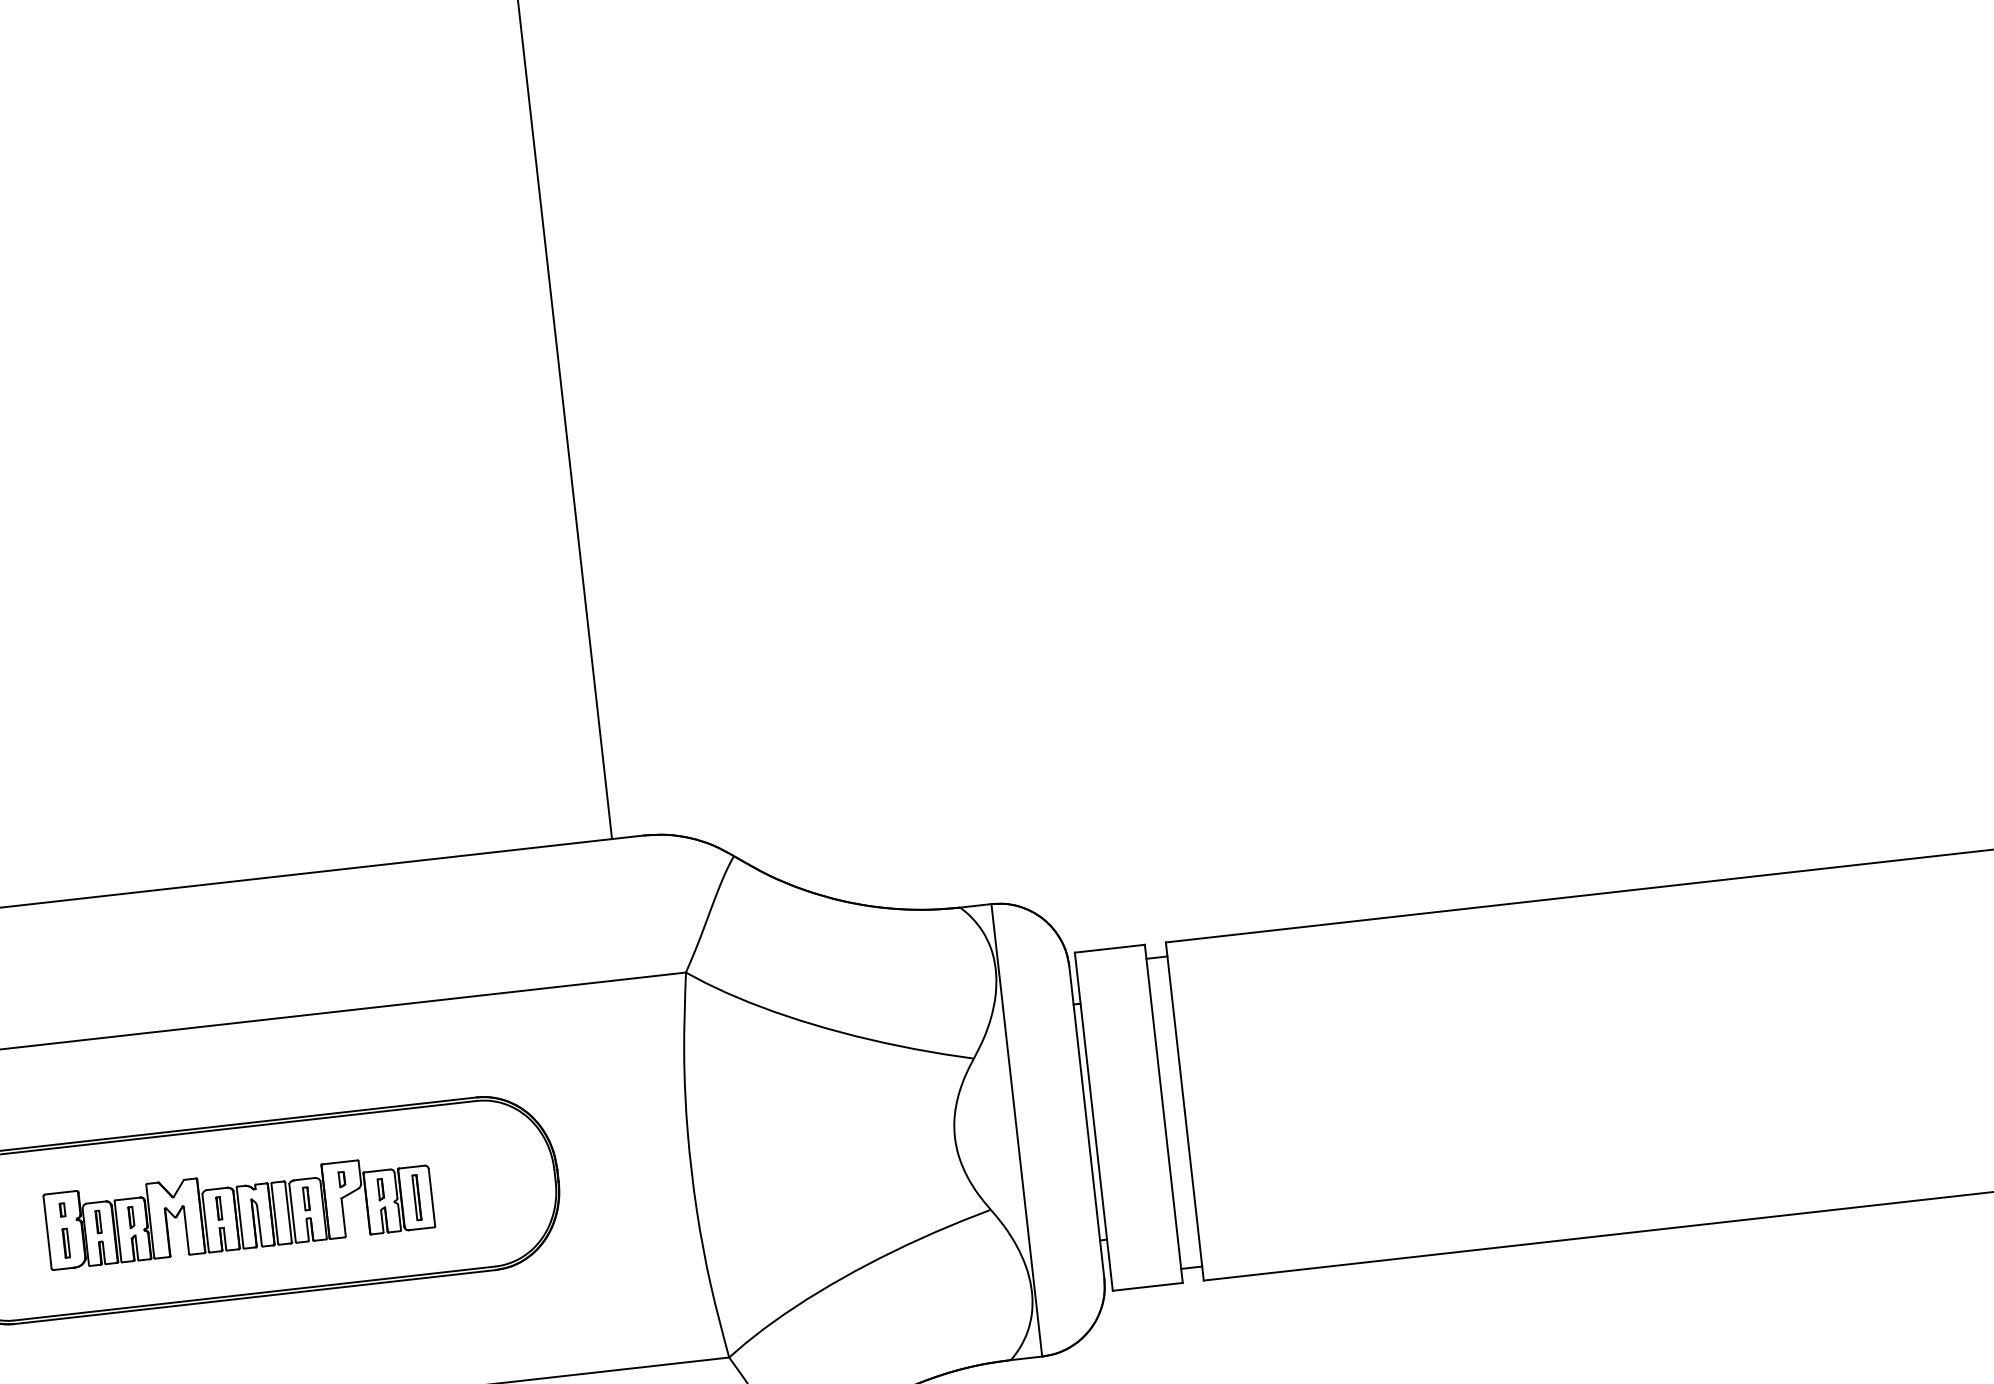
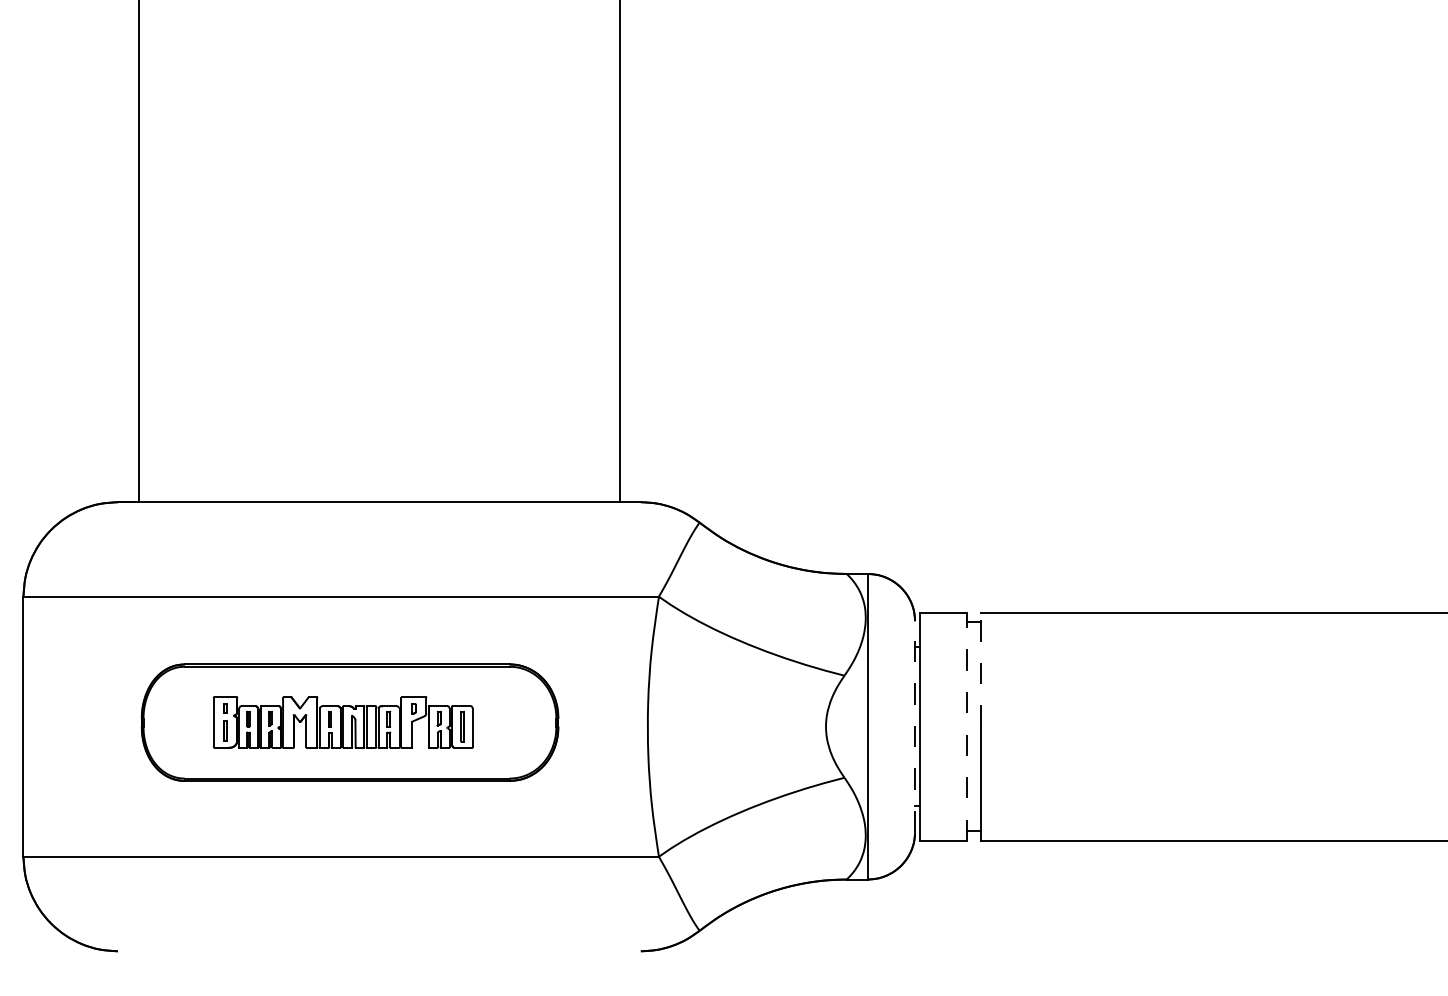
line: (1175, 1026) -> (981, 669), solid -> dashed
line: (1164, 1113) -> (967, 726), solid -> dashed
line: (1087, 1122) -> (915, 726), solid -> dashed

